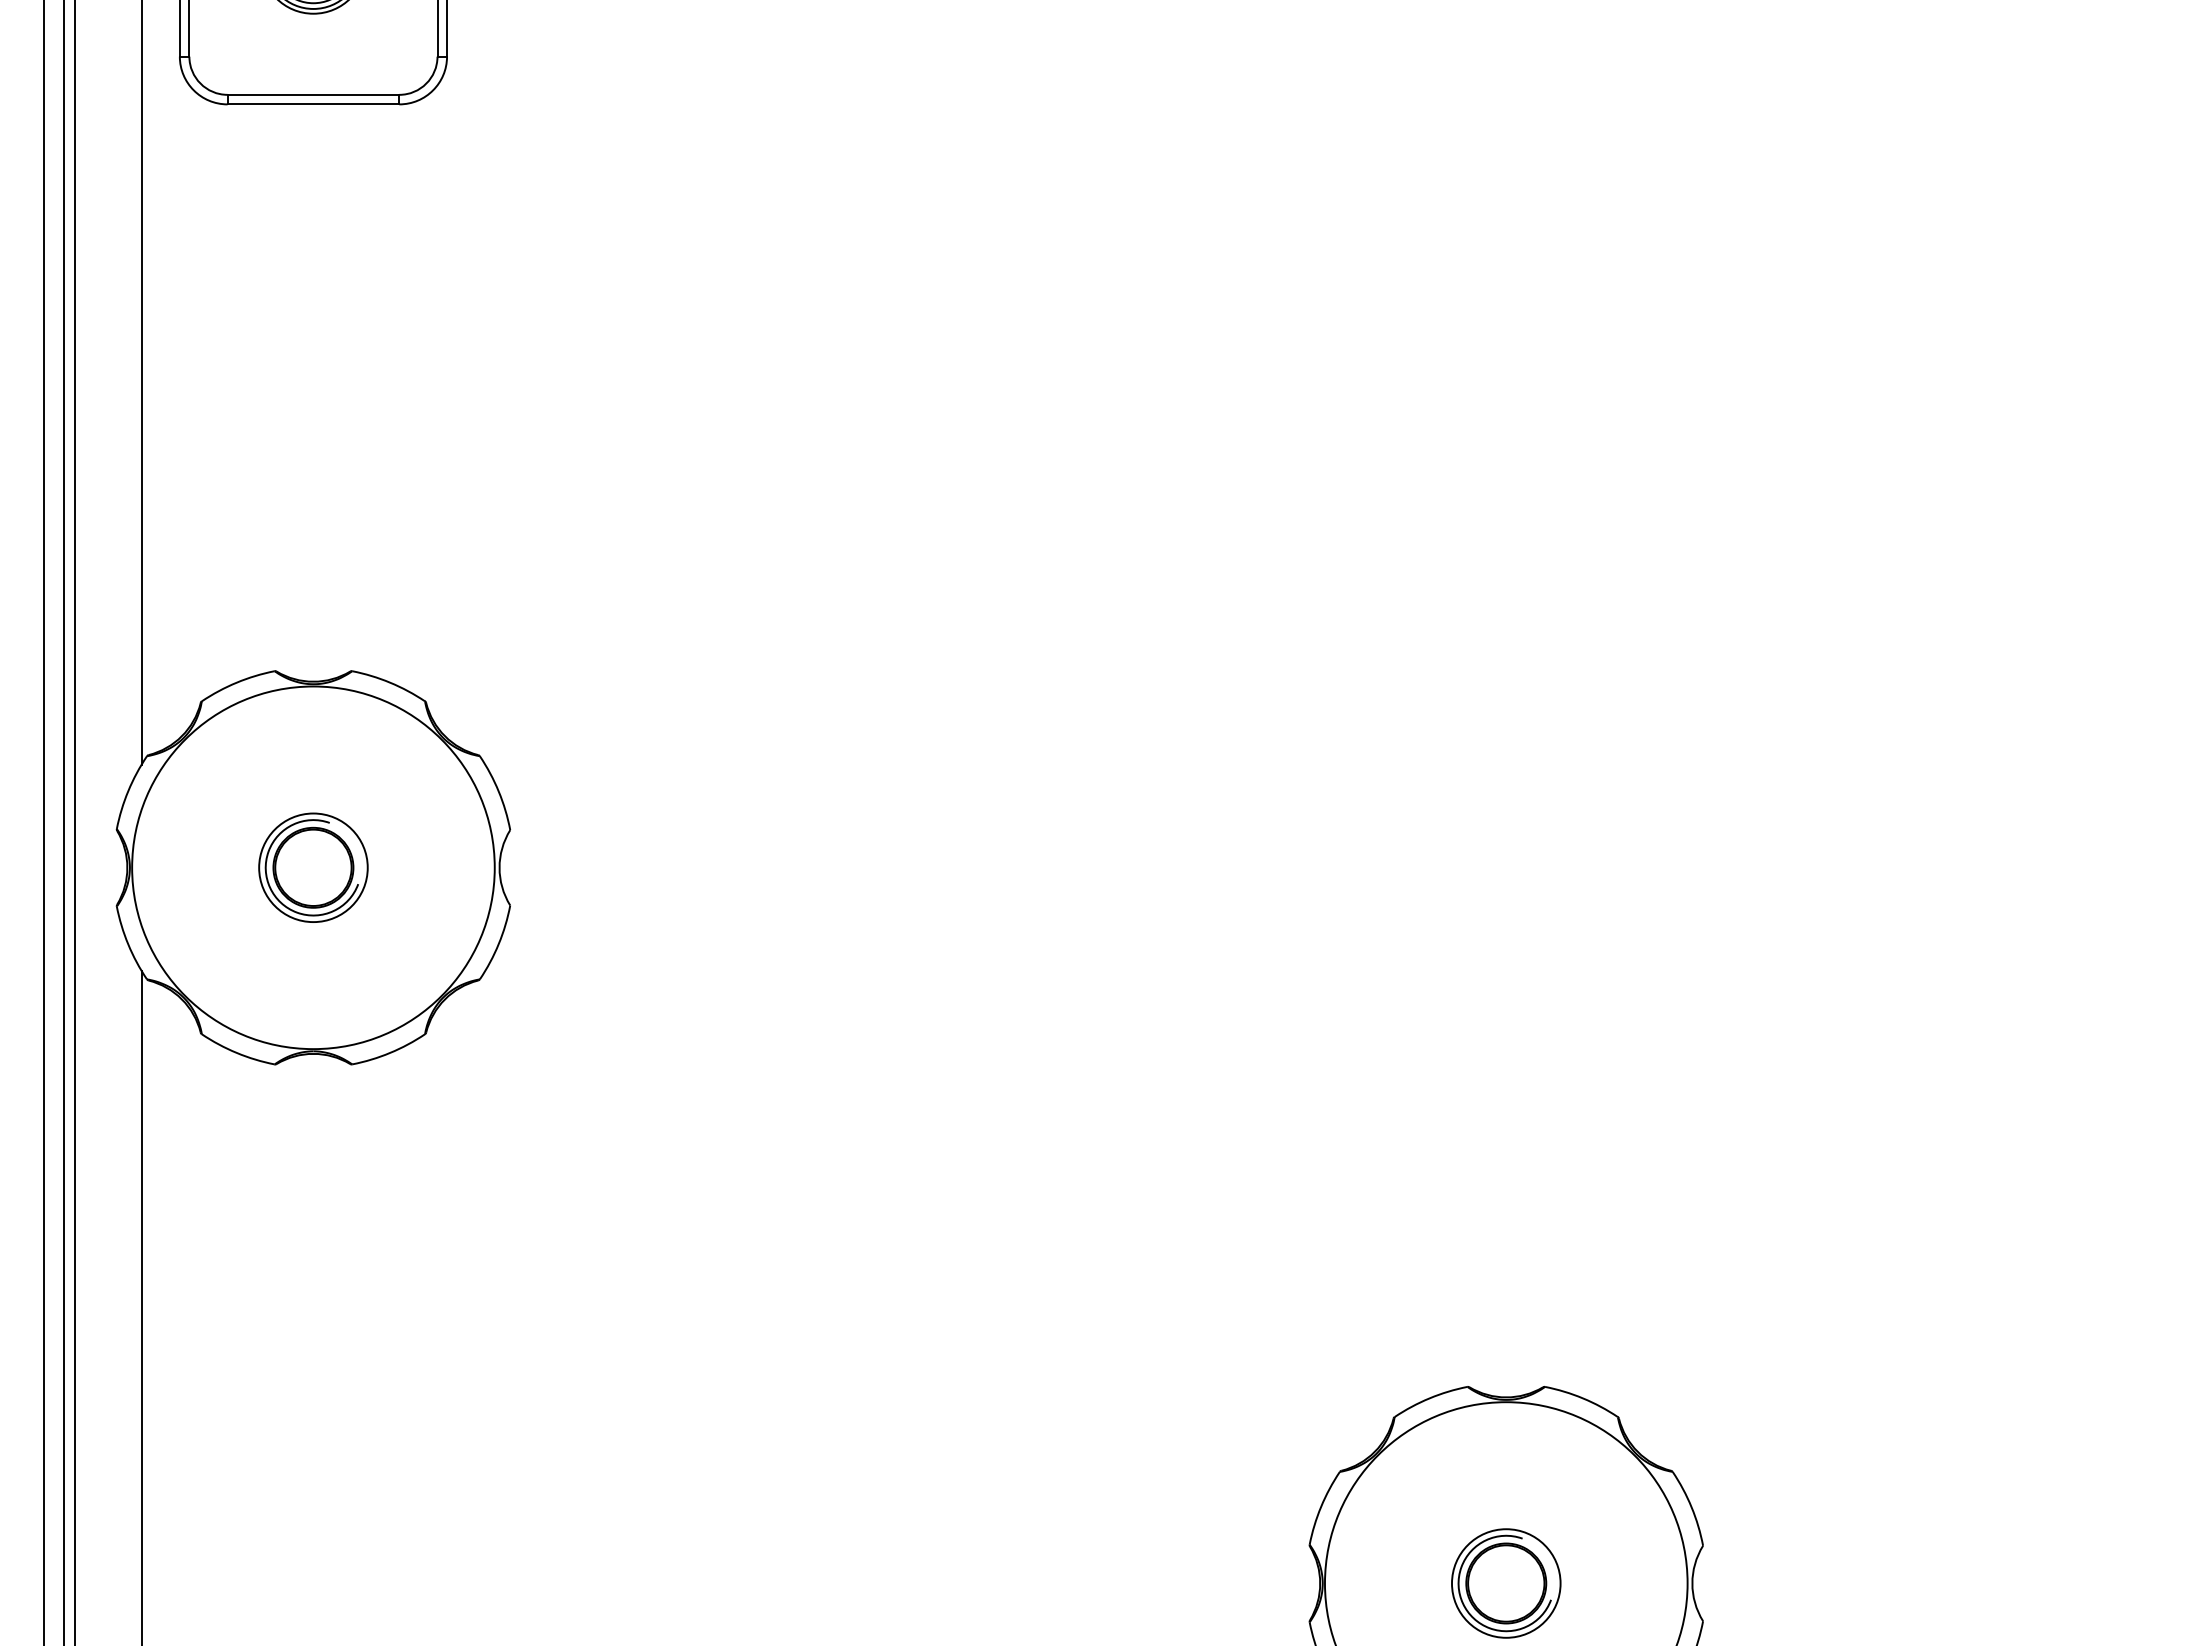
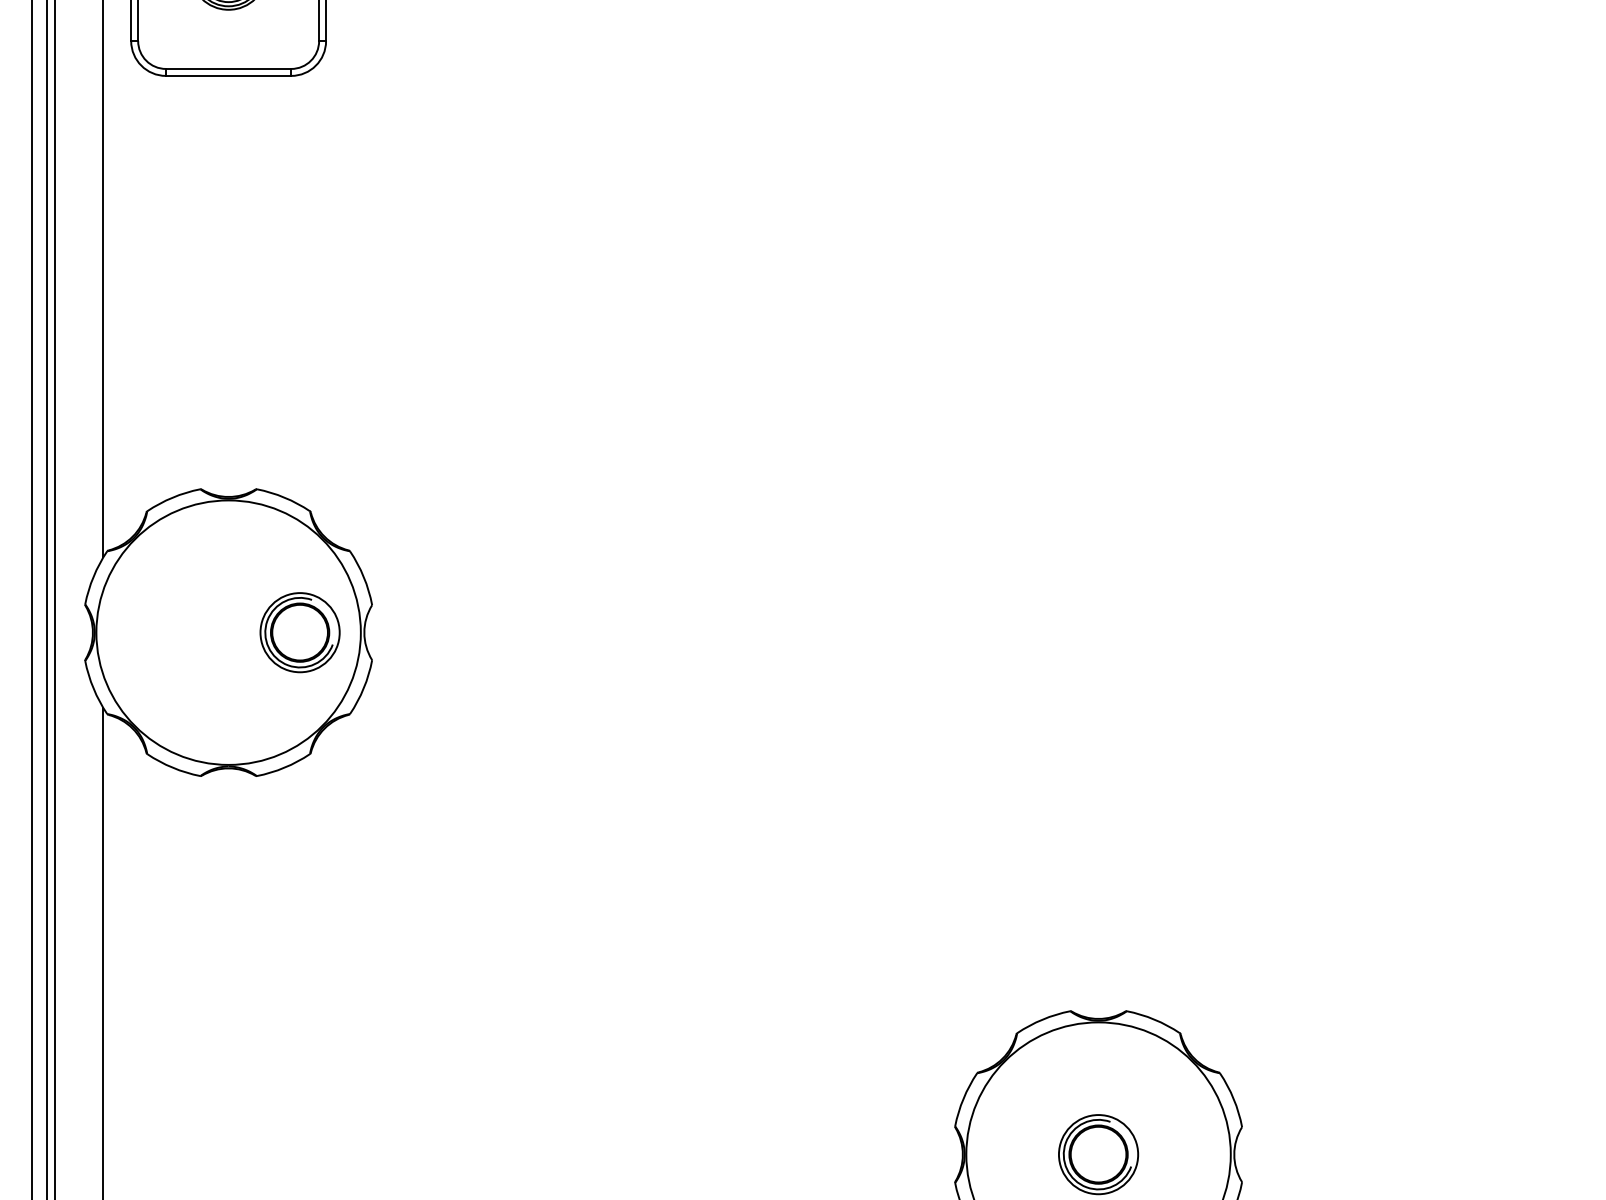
part: (313, 867) -> (300, 632), moved

